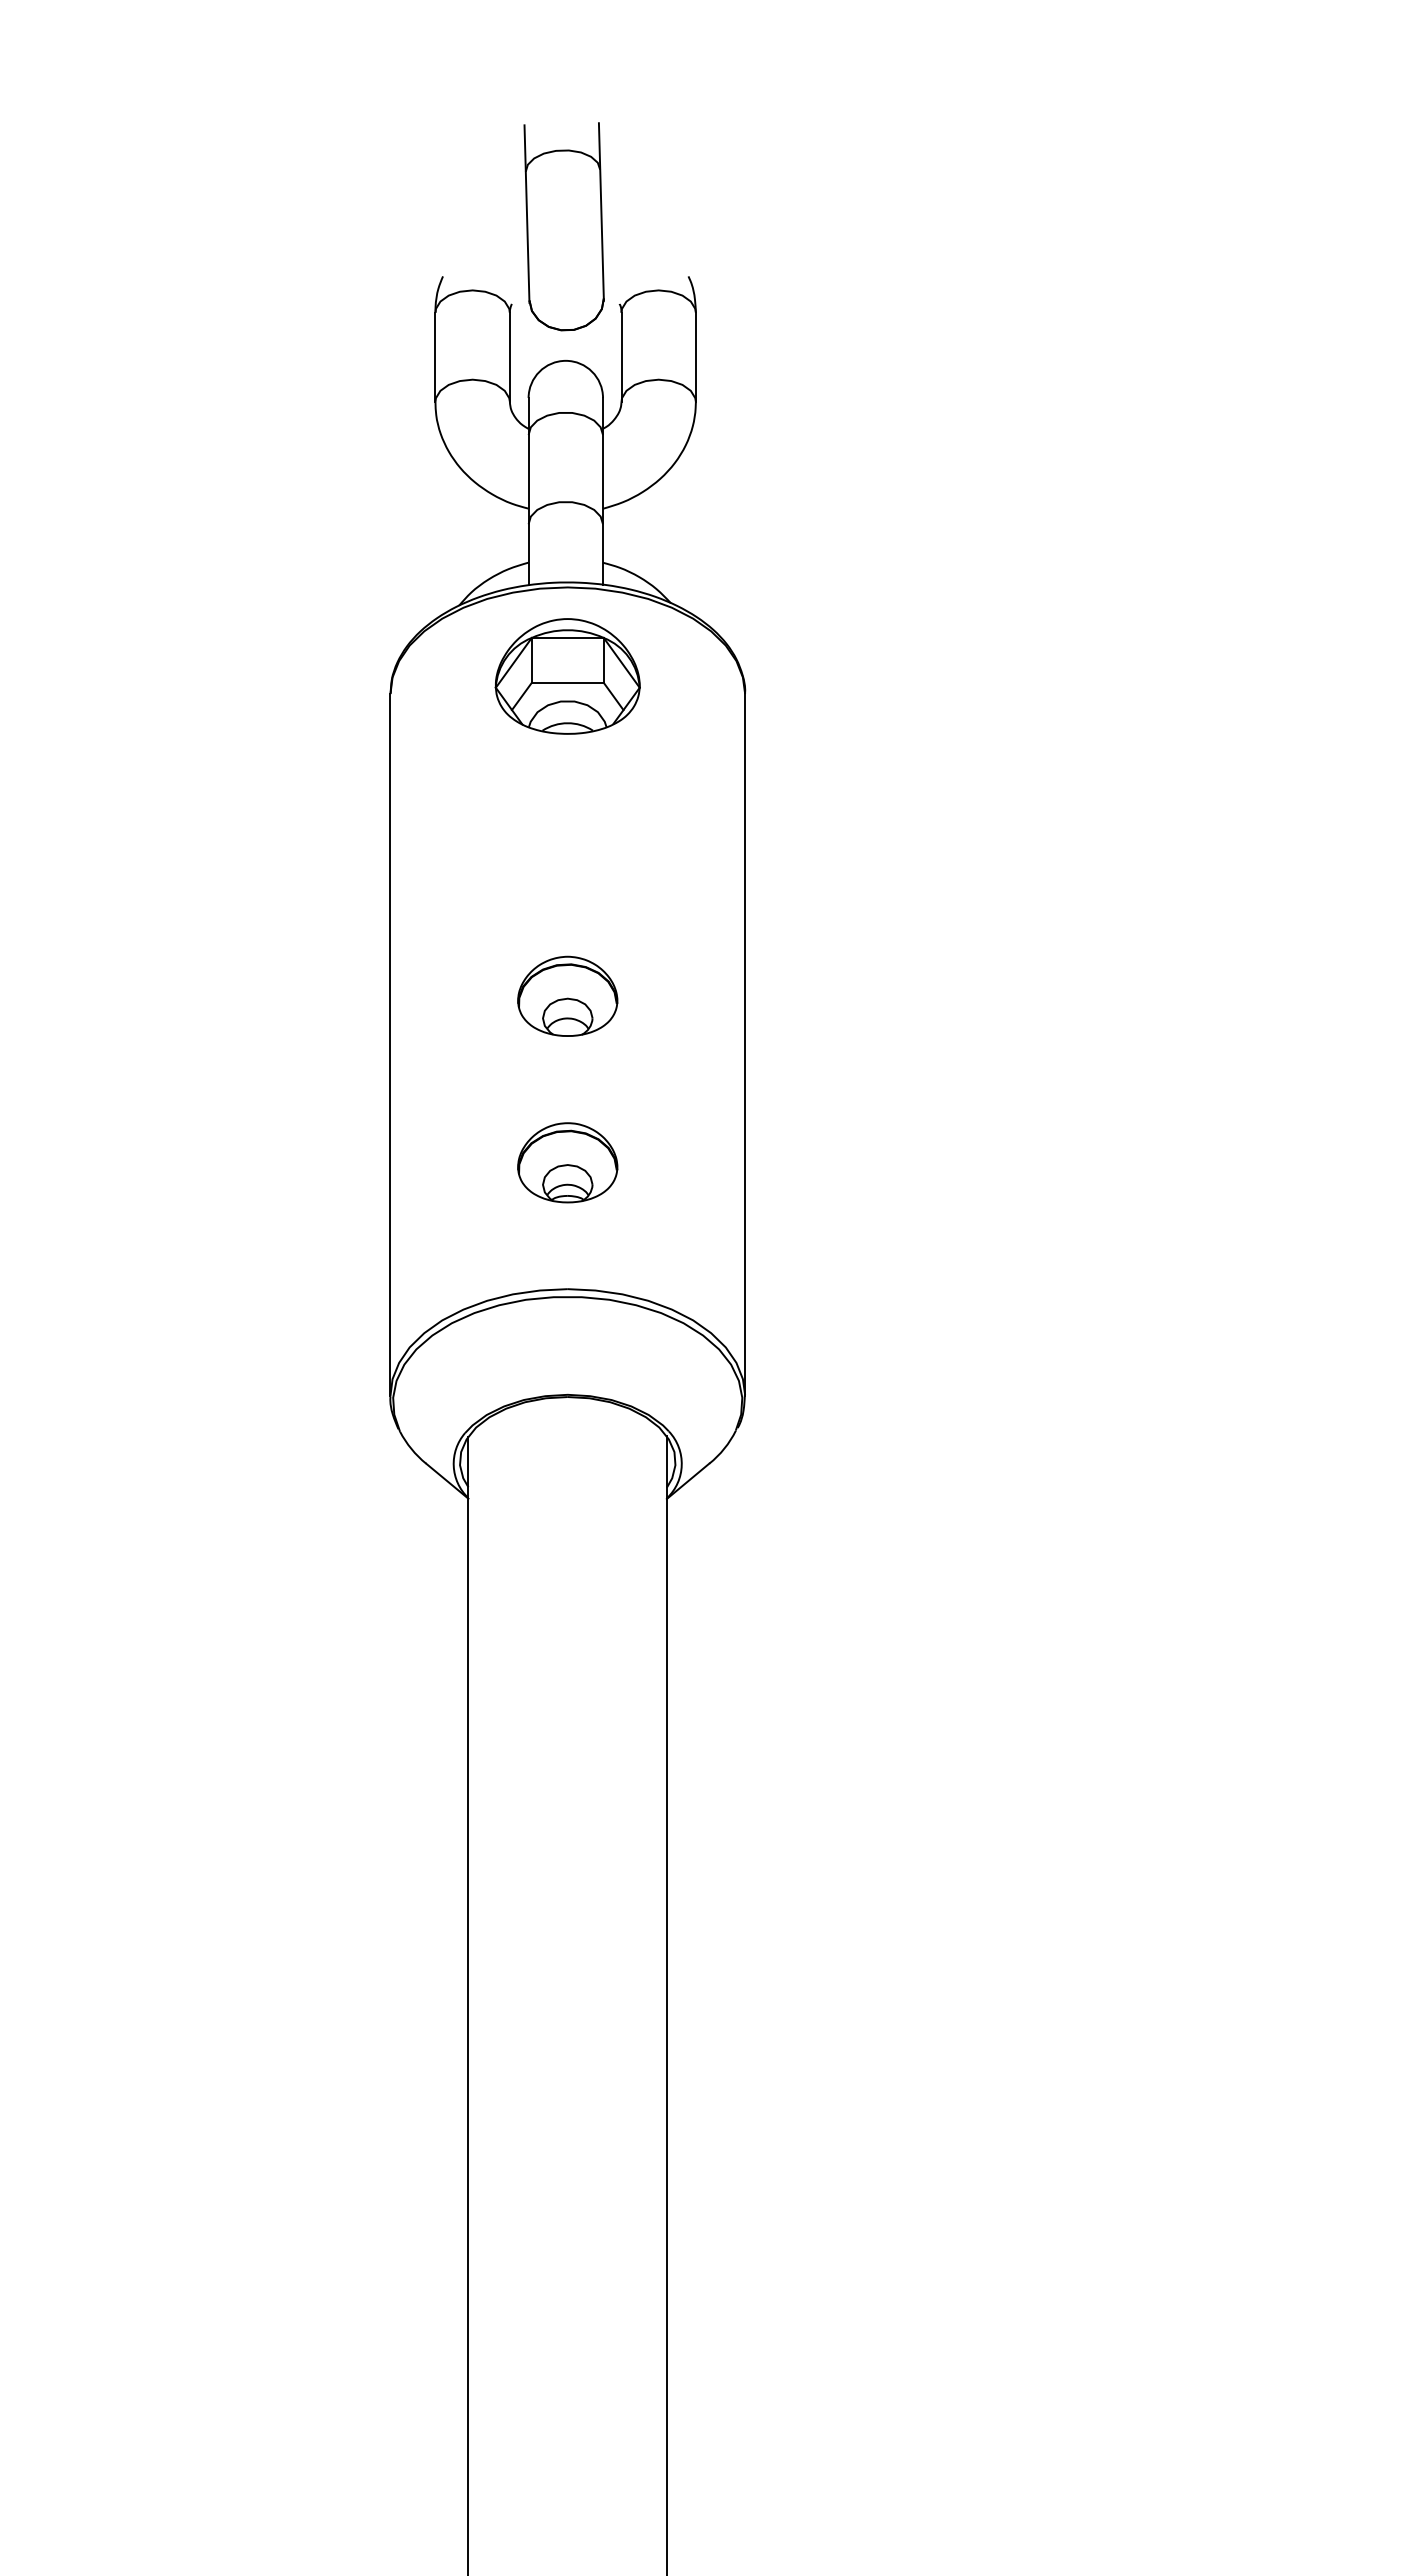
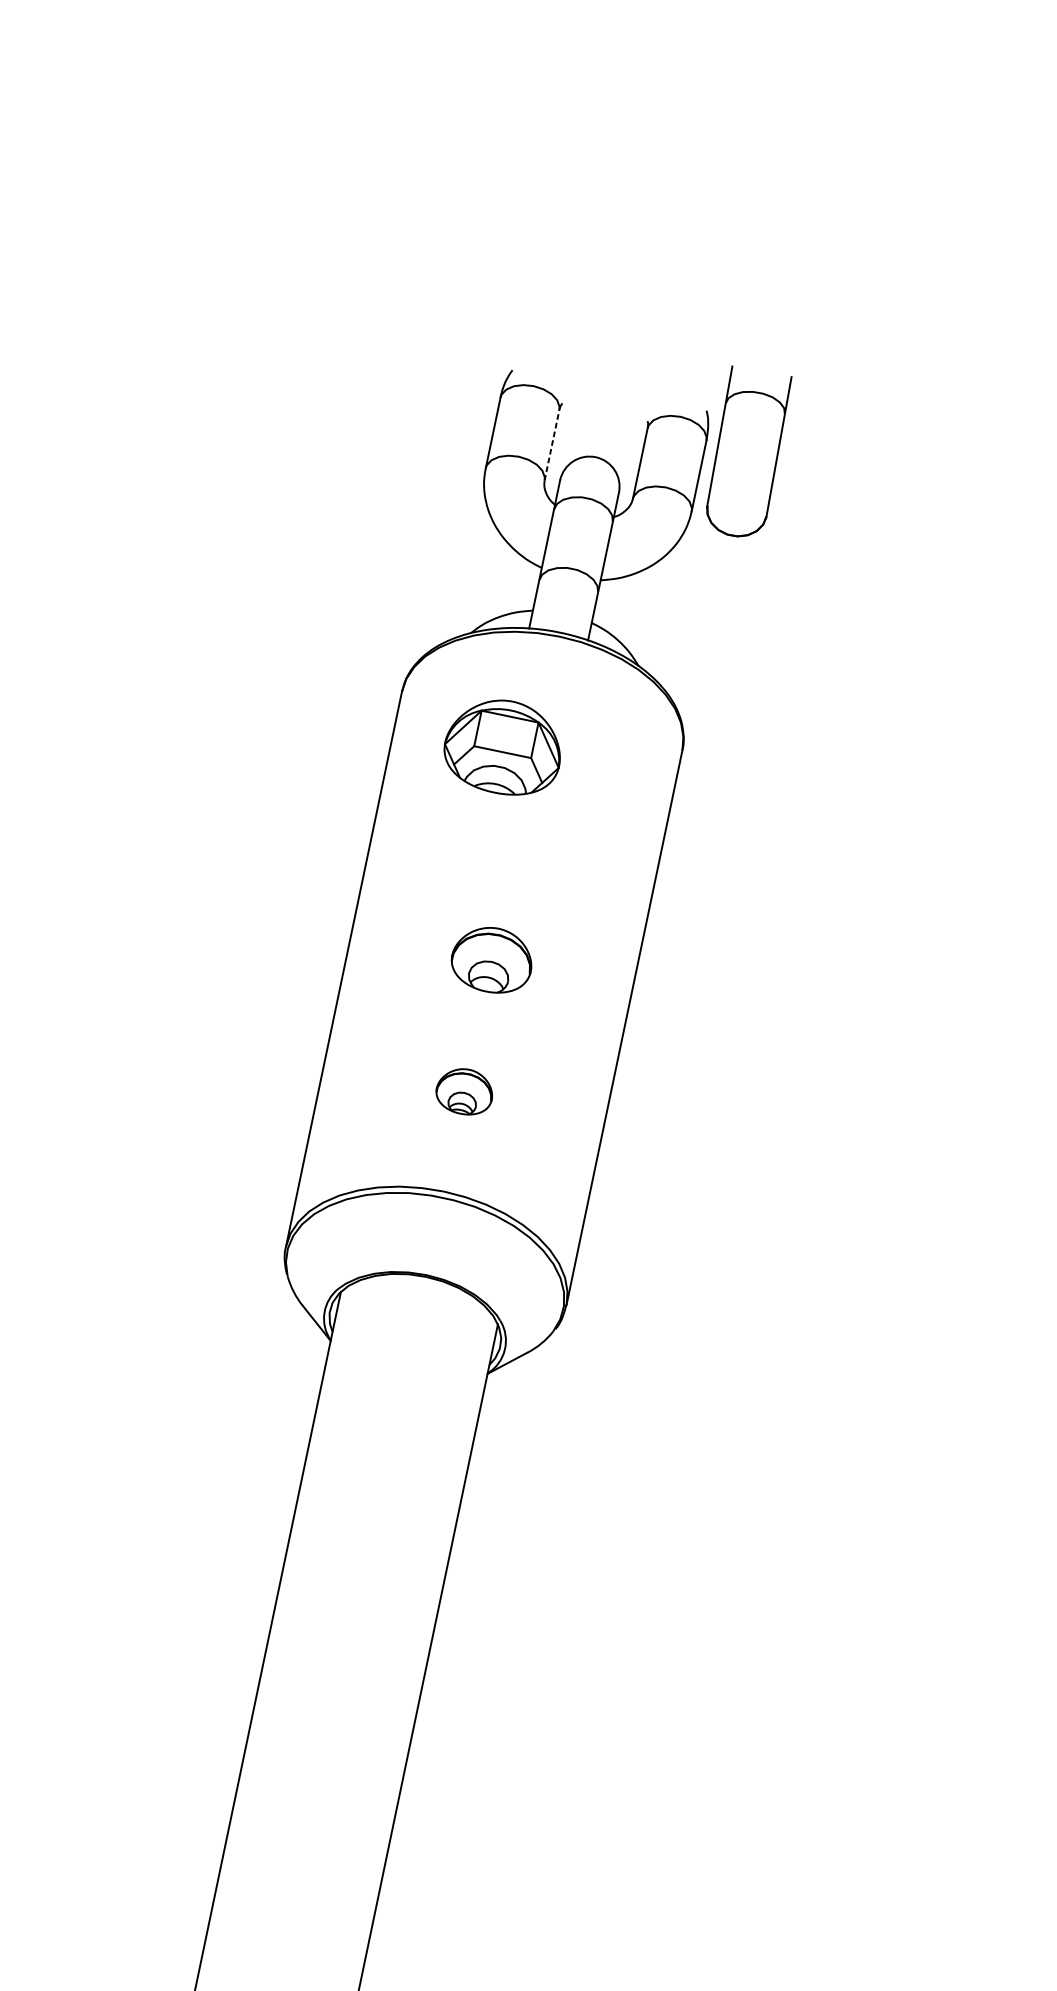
part: (563, 226) -> (746, 452), moved
line: (509, 357) -> (551, 445), solid -> dashed
part: (567, 676) -> (503, 747), moved
part: (567, 1162) -> (464, 1091), size x0.7

